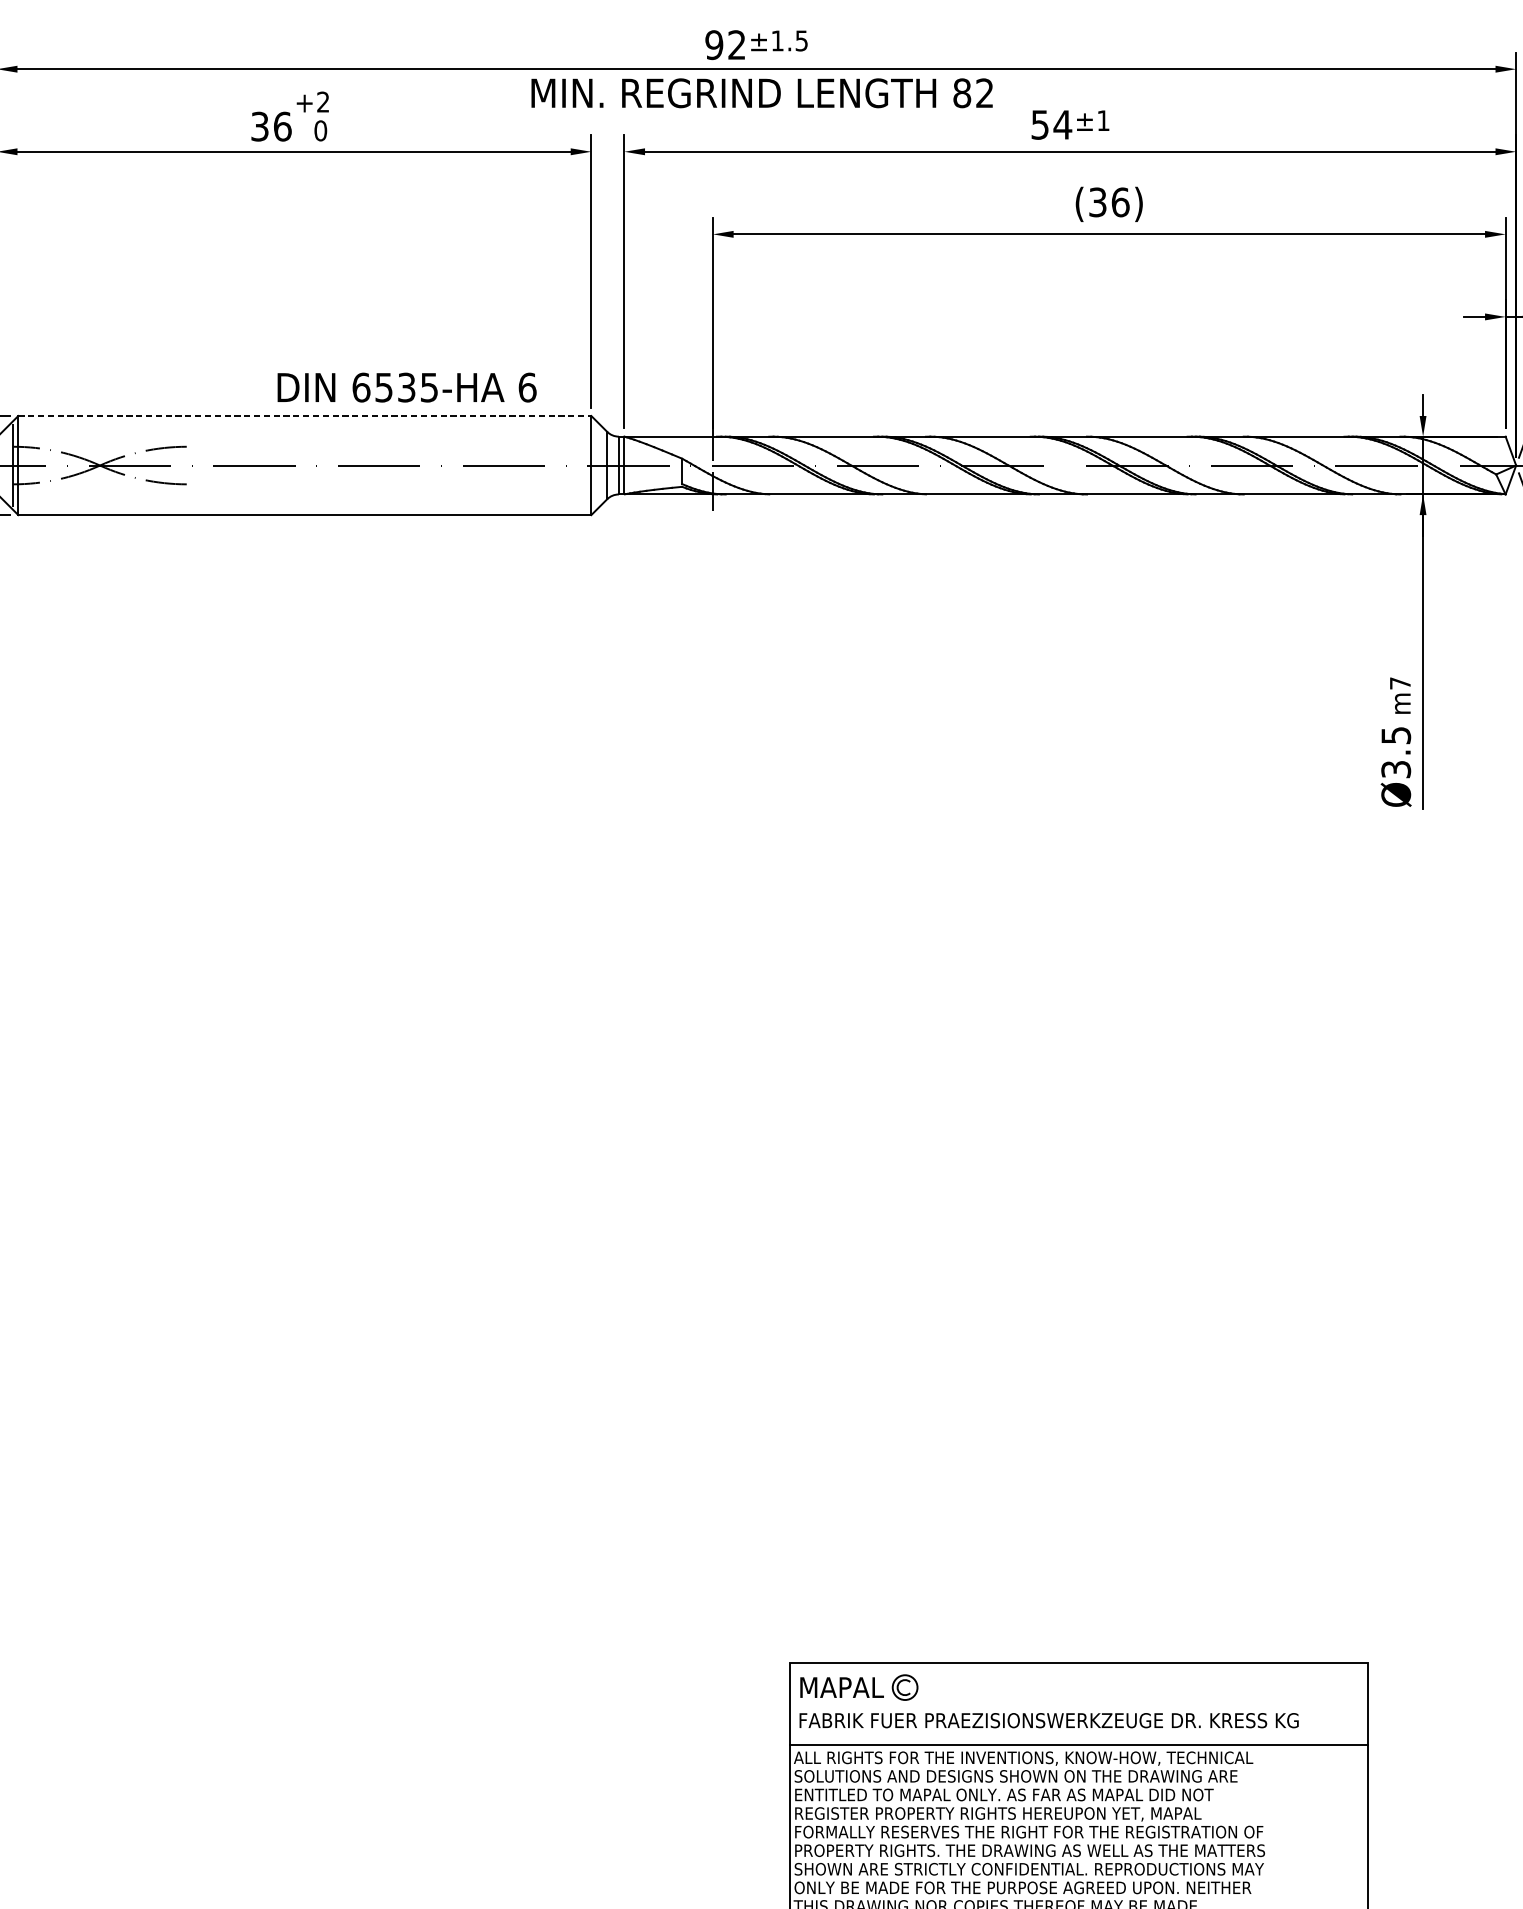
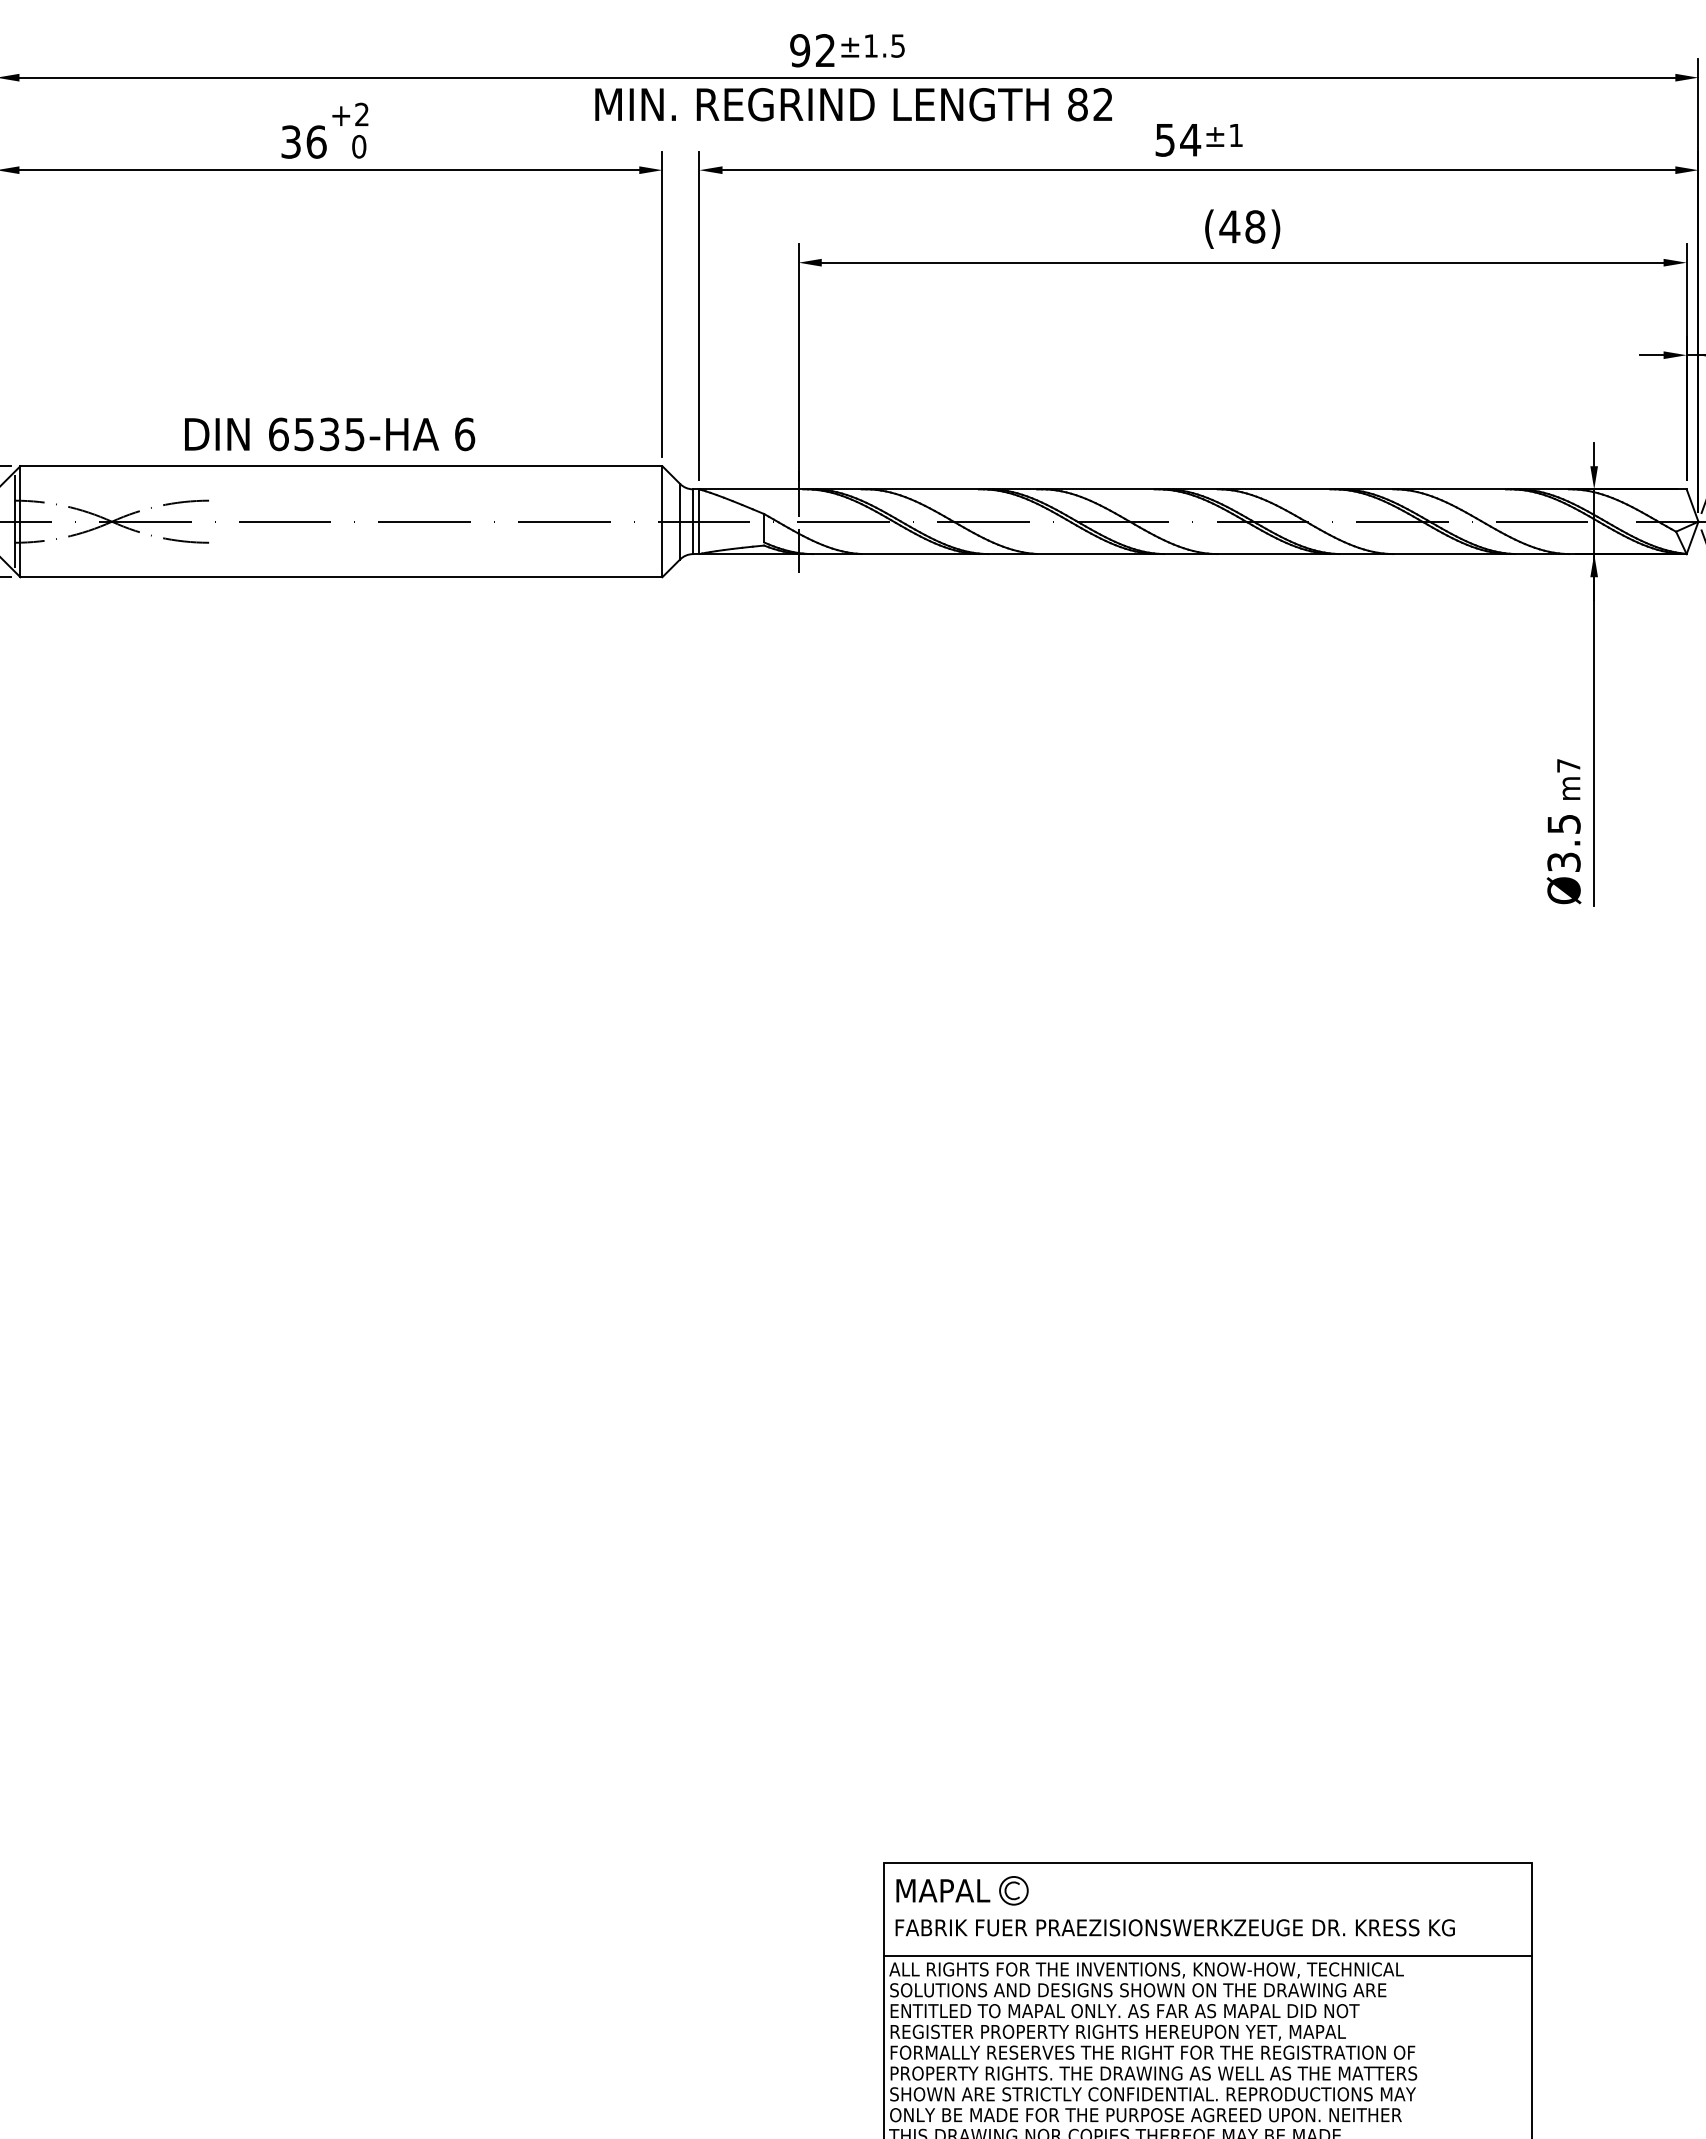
text: (1109, 202) -> (1242, 226), (36) -> (48)
text: (407, 387) -> (330, 434), moved
line: (304, 416) -> (341, 466), dashed -> solid

